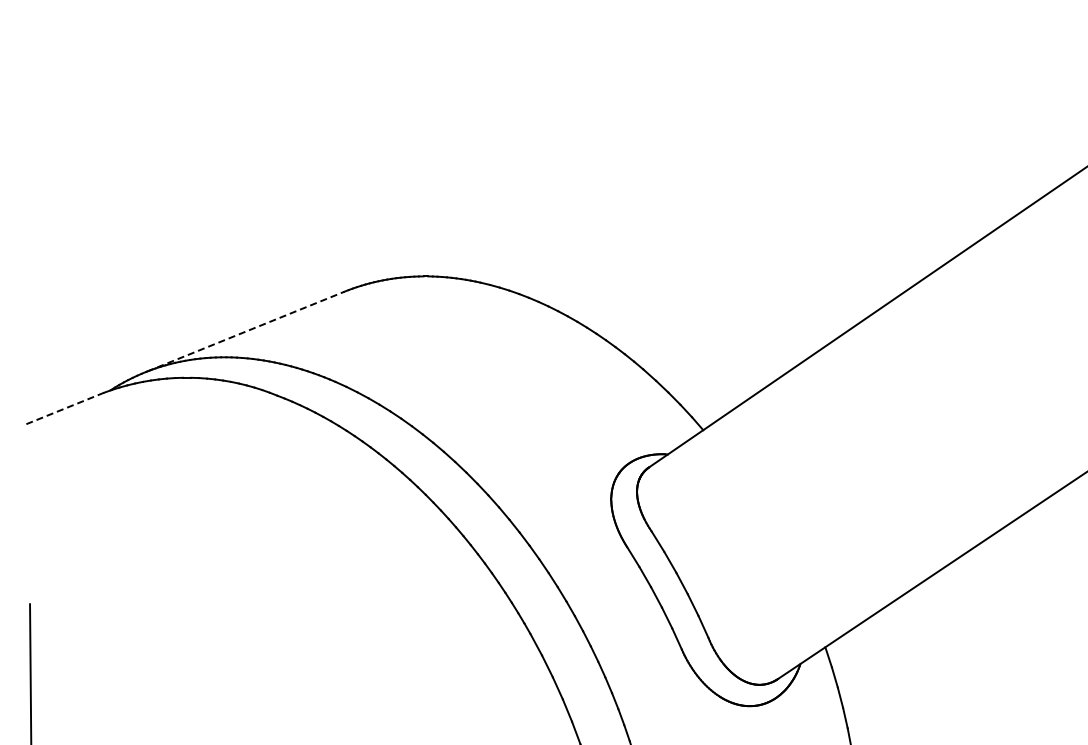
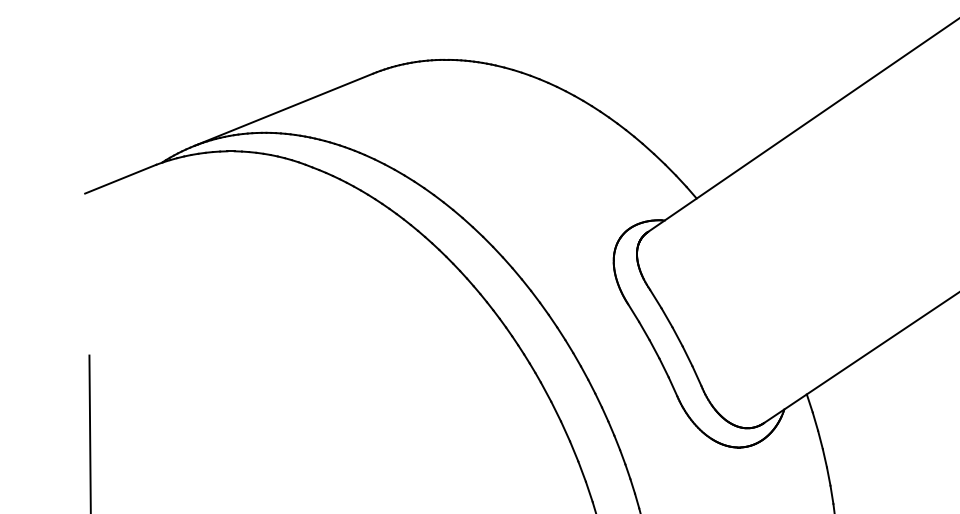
line: (246, 331) -> (284, 109), dashed -> solid
line: (64, 408) -> (120, 179), dashed -> solid

